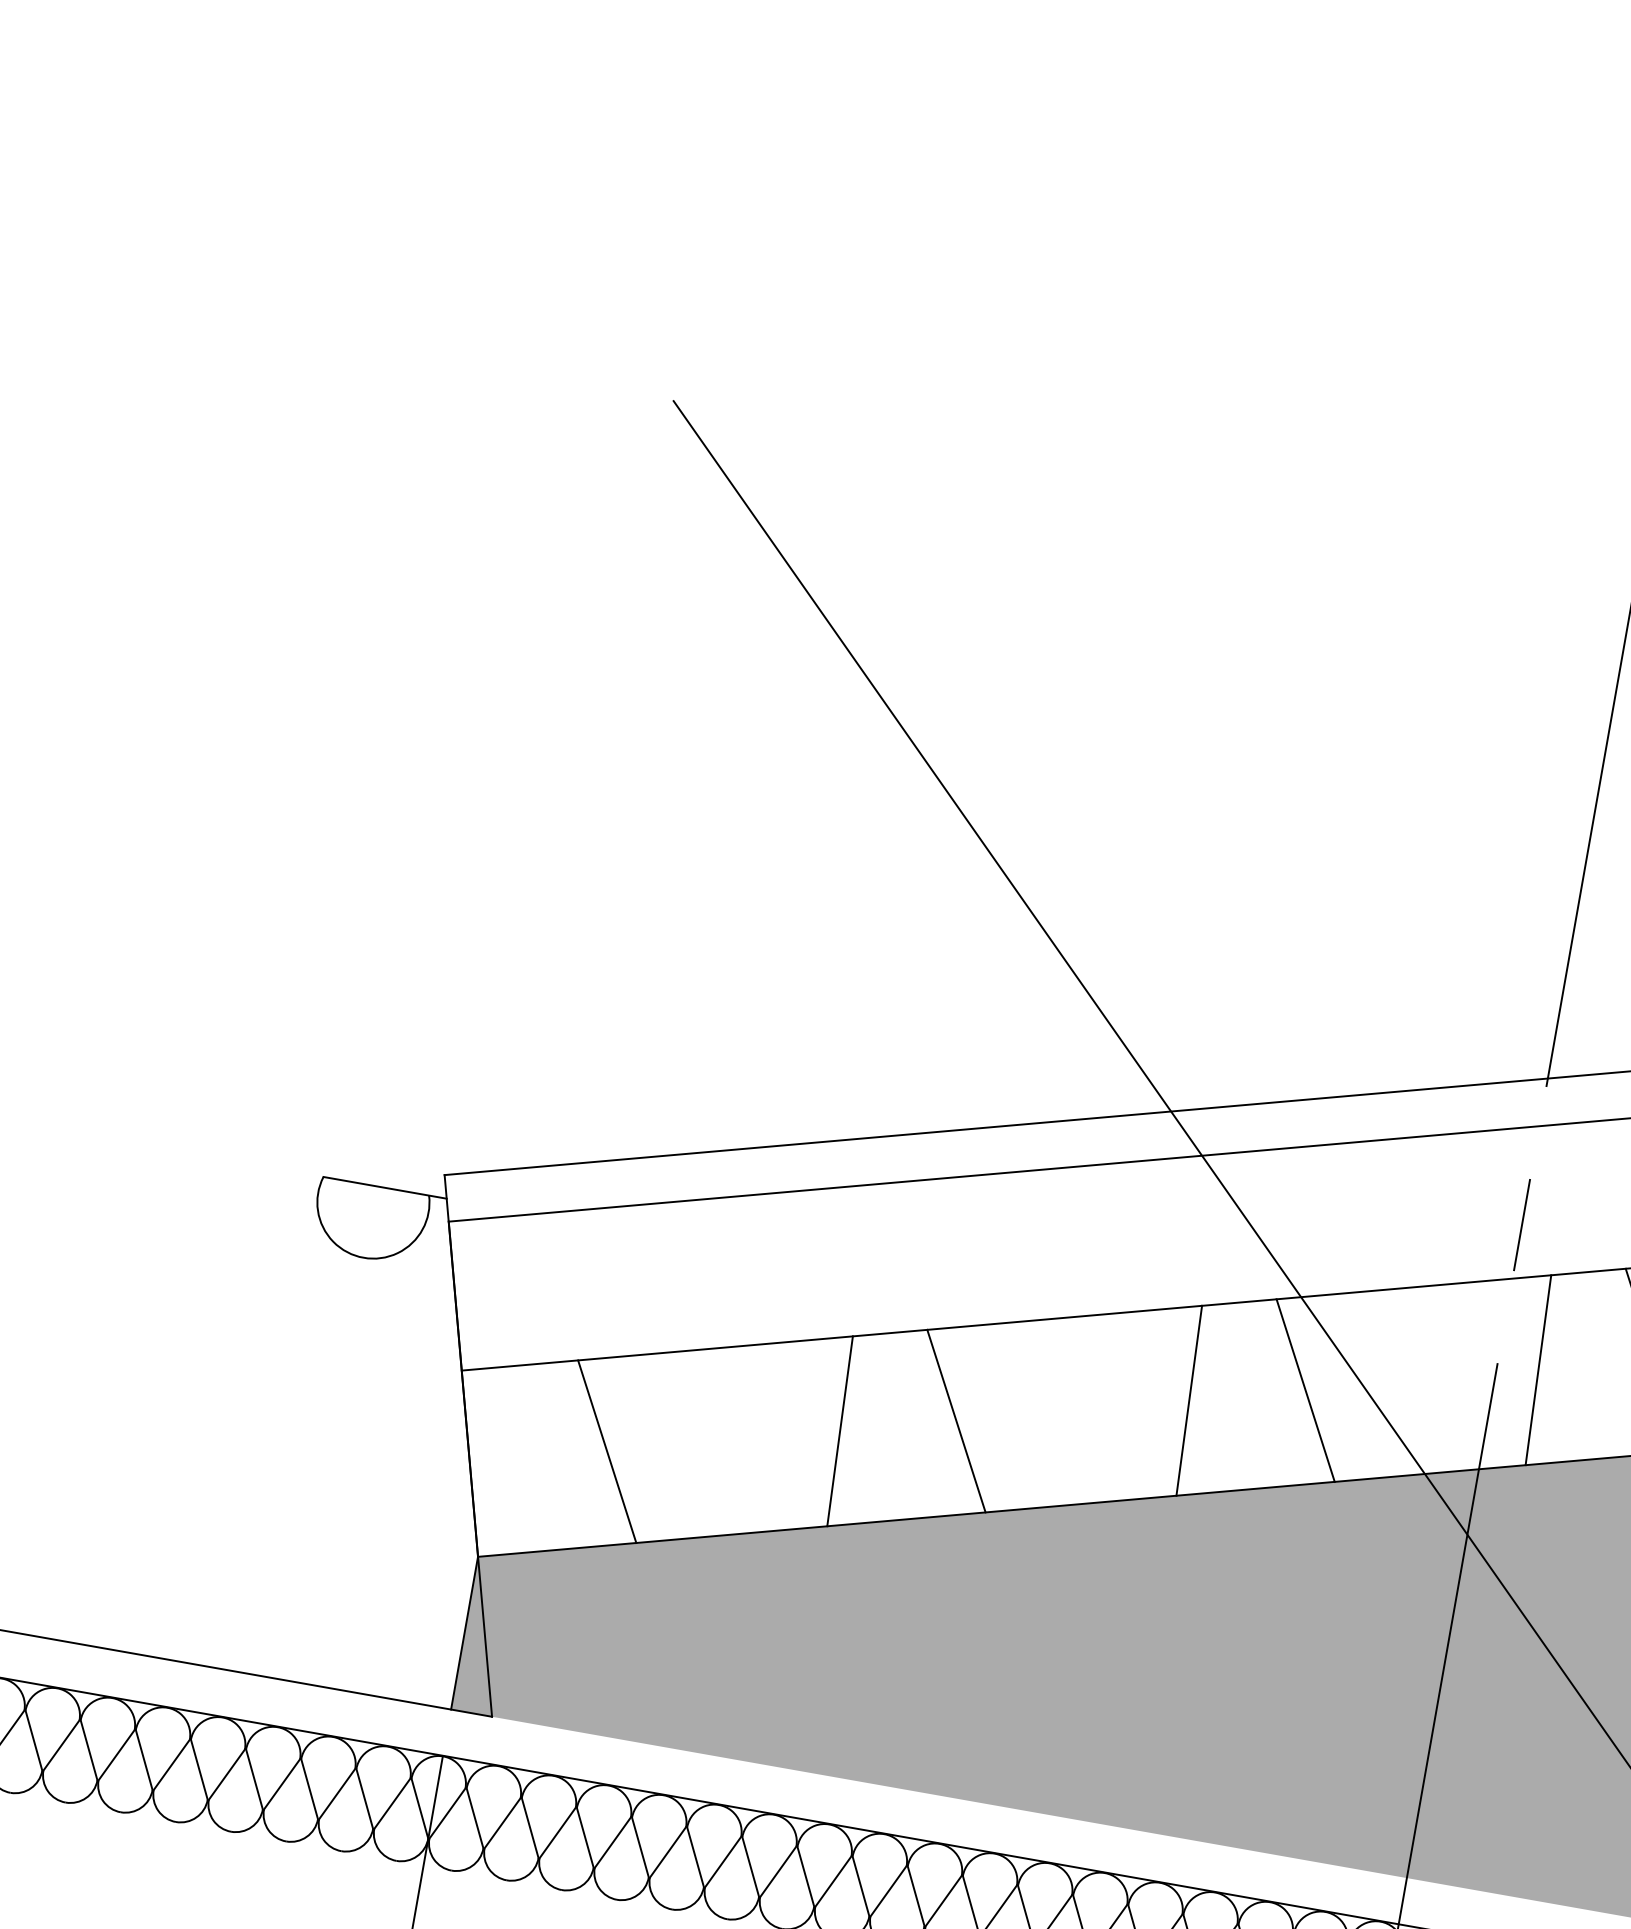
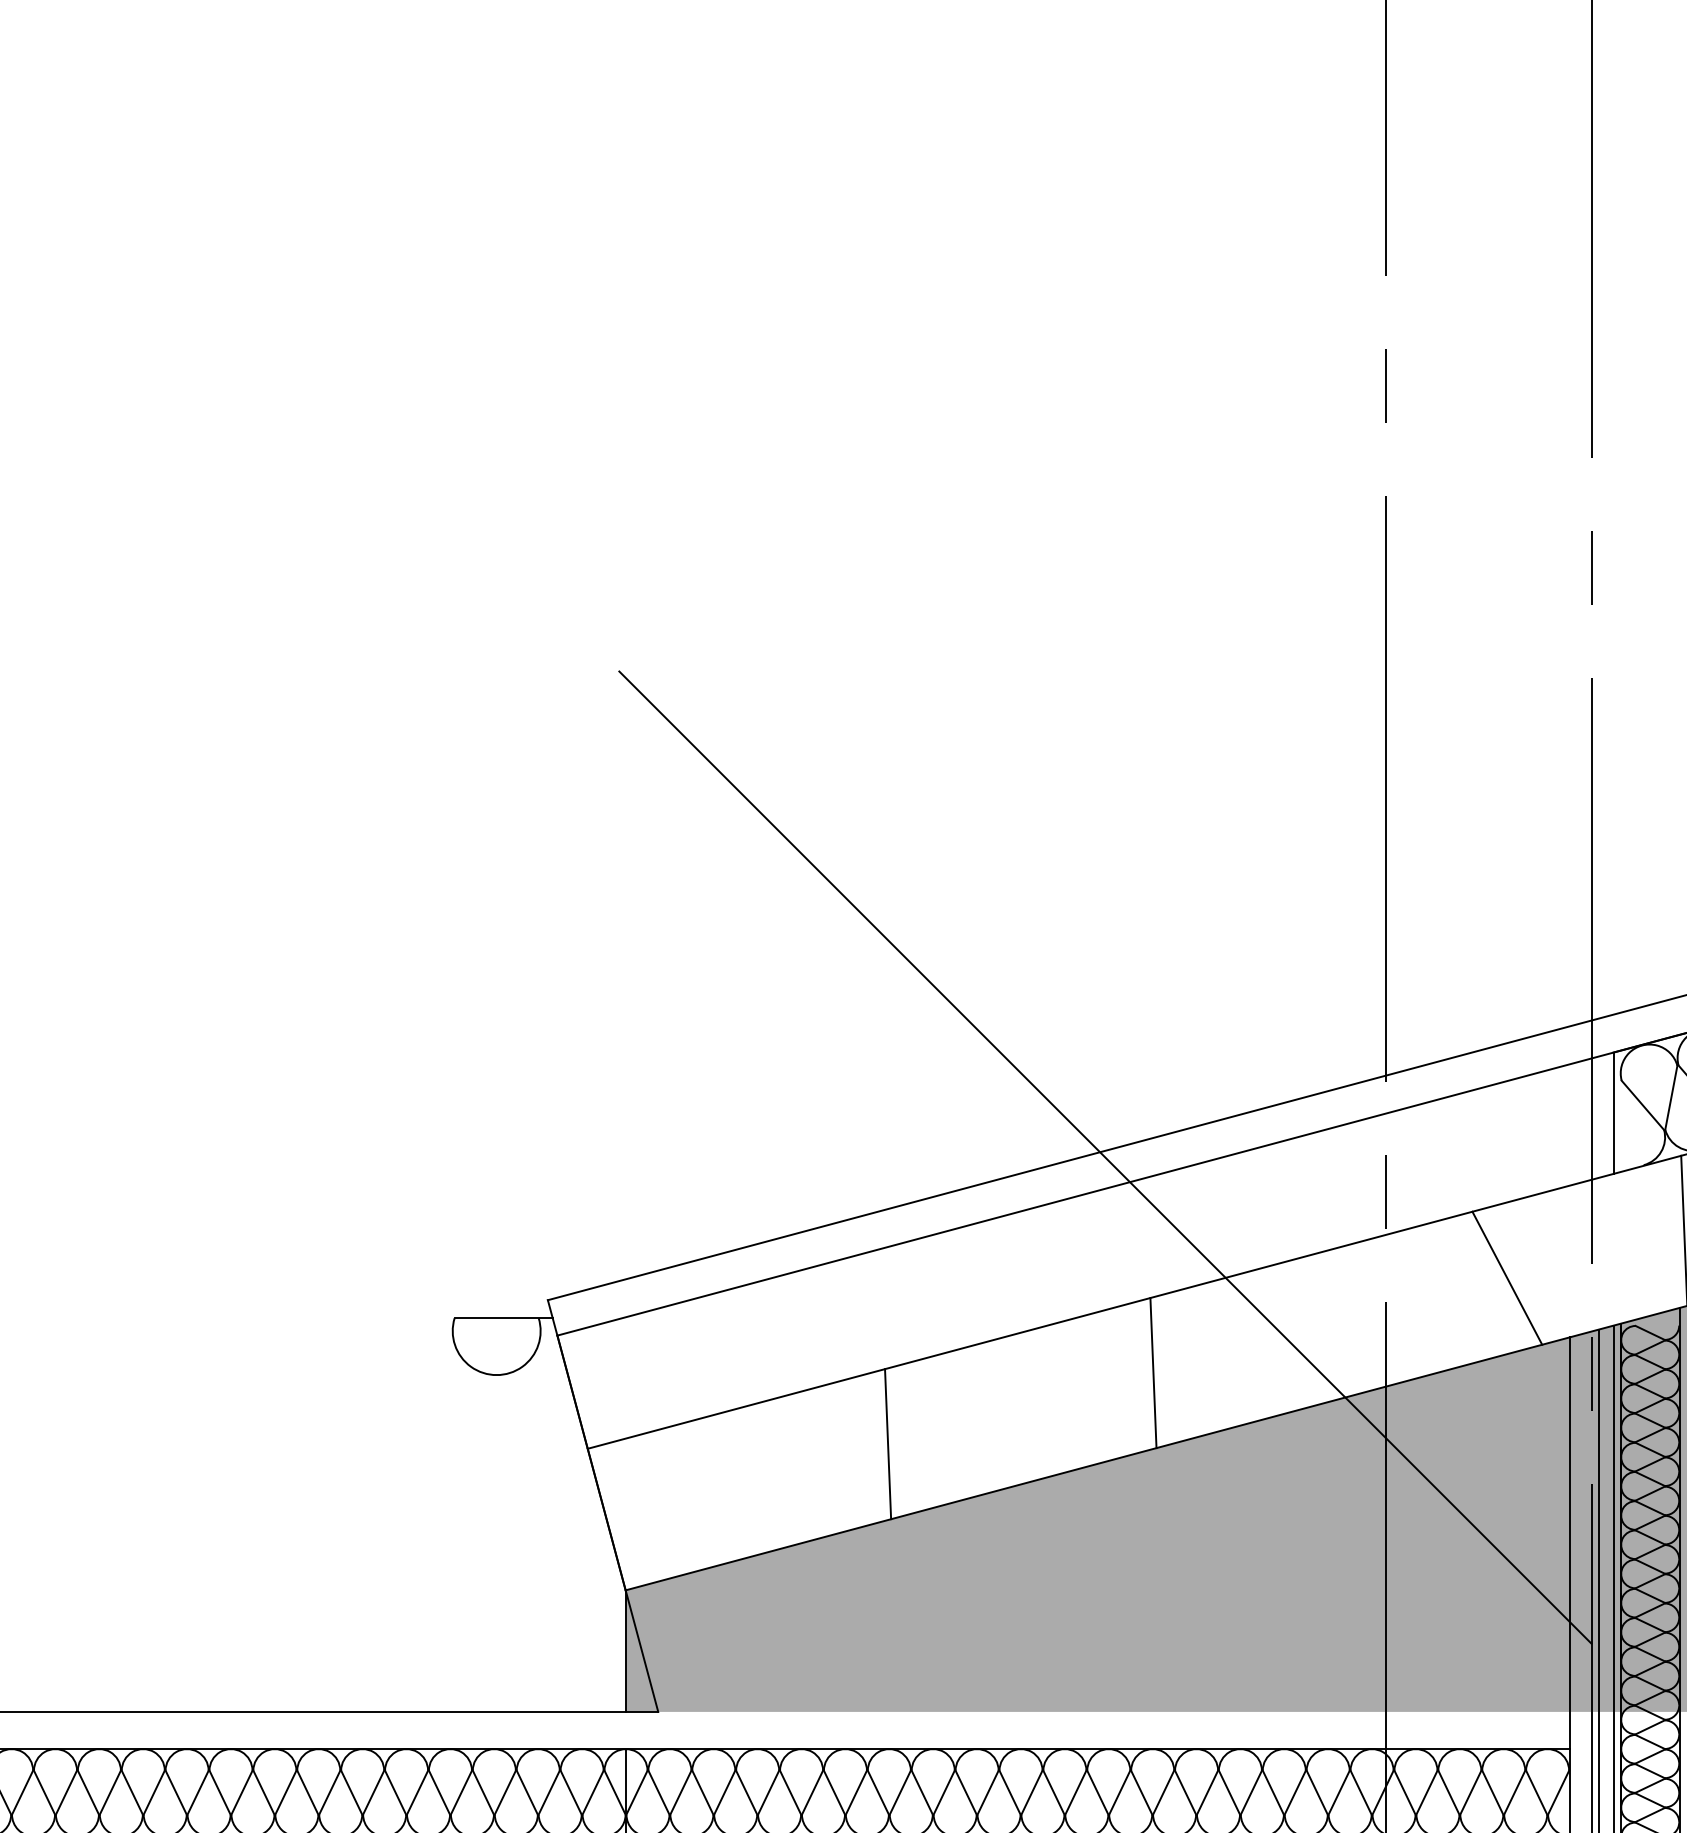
line: (1538, 1369) -> (1418, 1301), removed
line: (1305, 1389) -> (1241, 1348), removed
line: (956, 1419) -> (976, 1419), removed
line: (606, 1451) -> (710, 1491), removed

